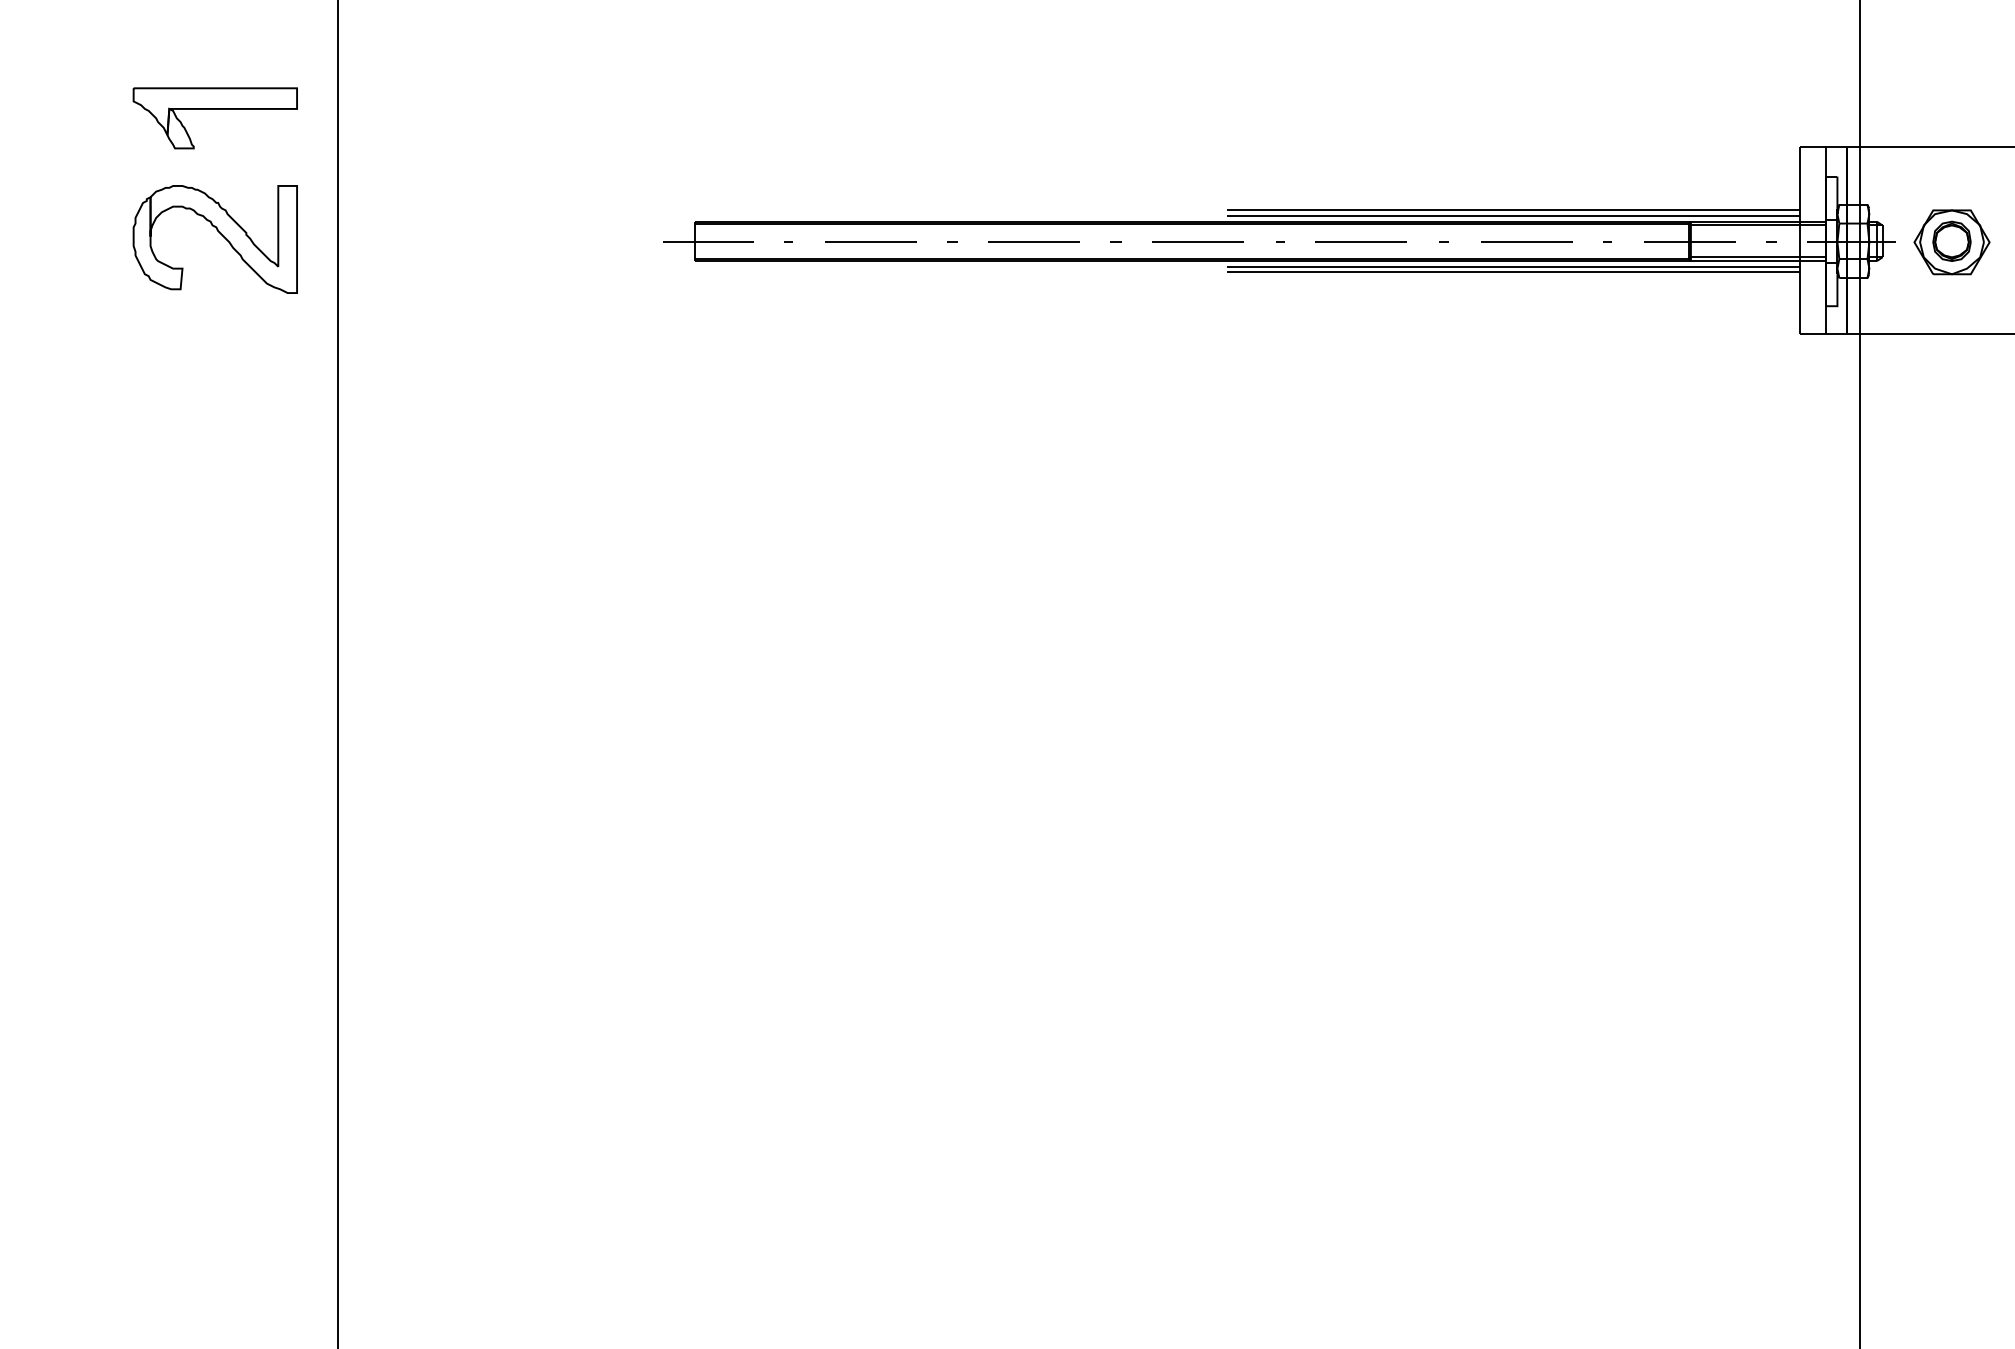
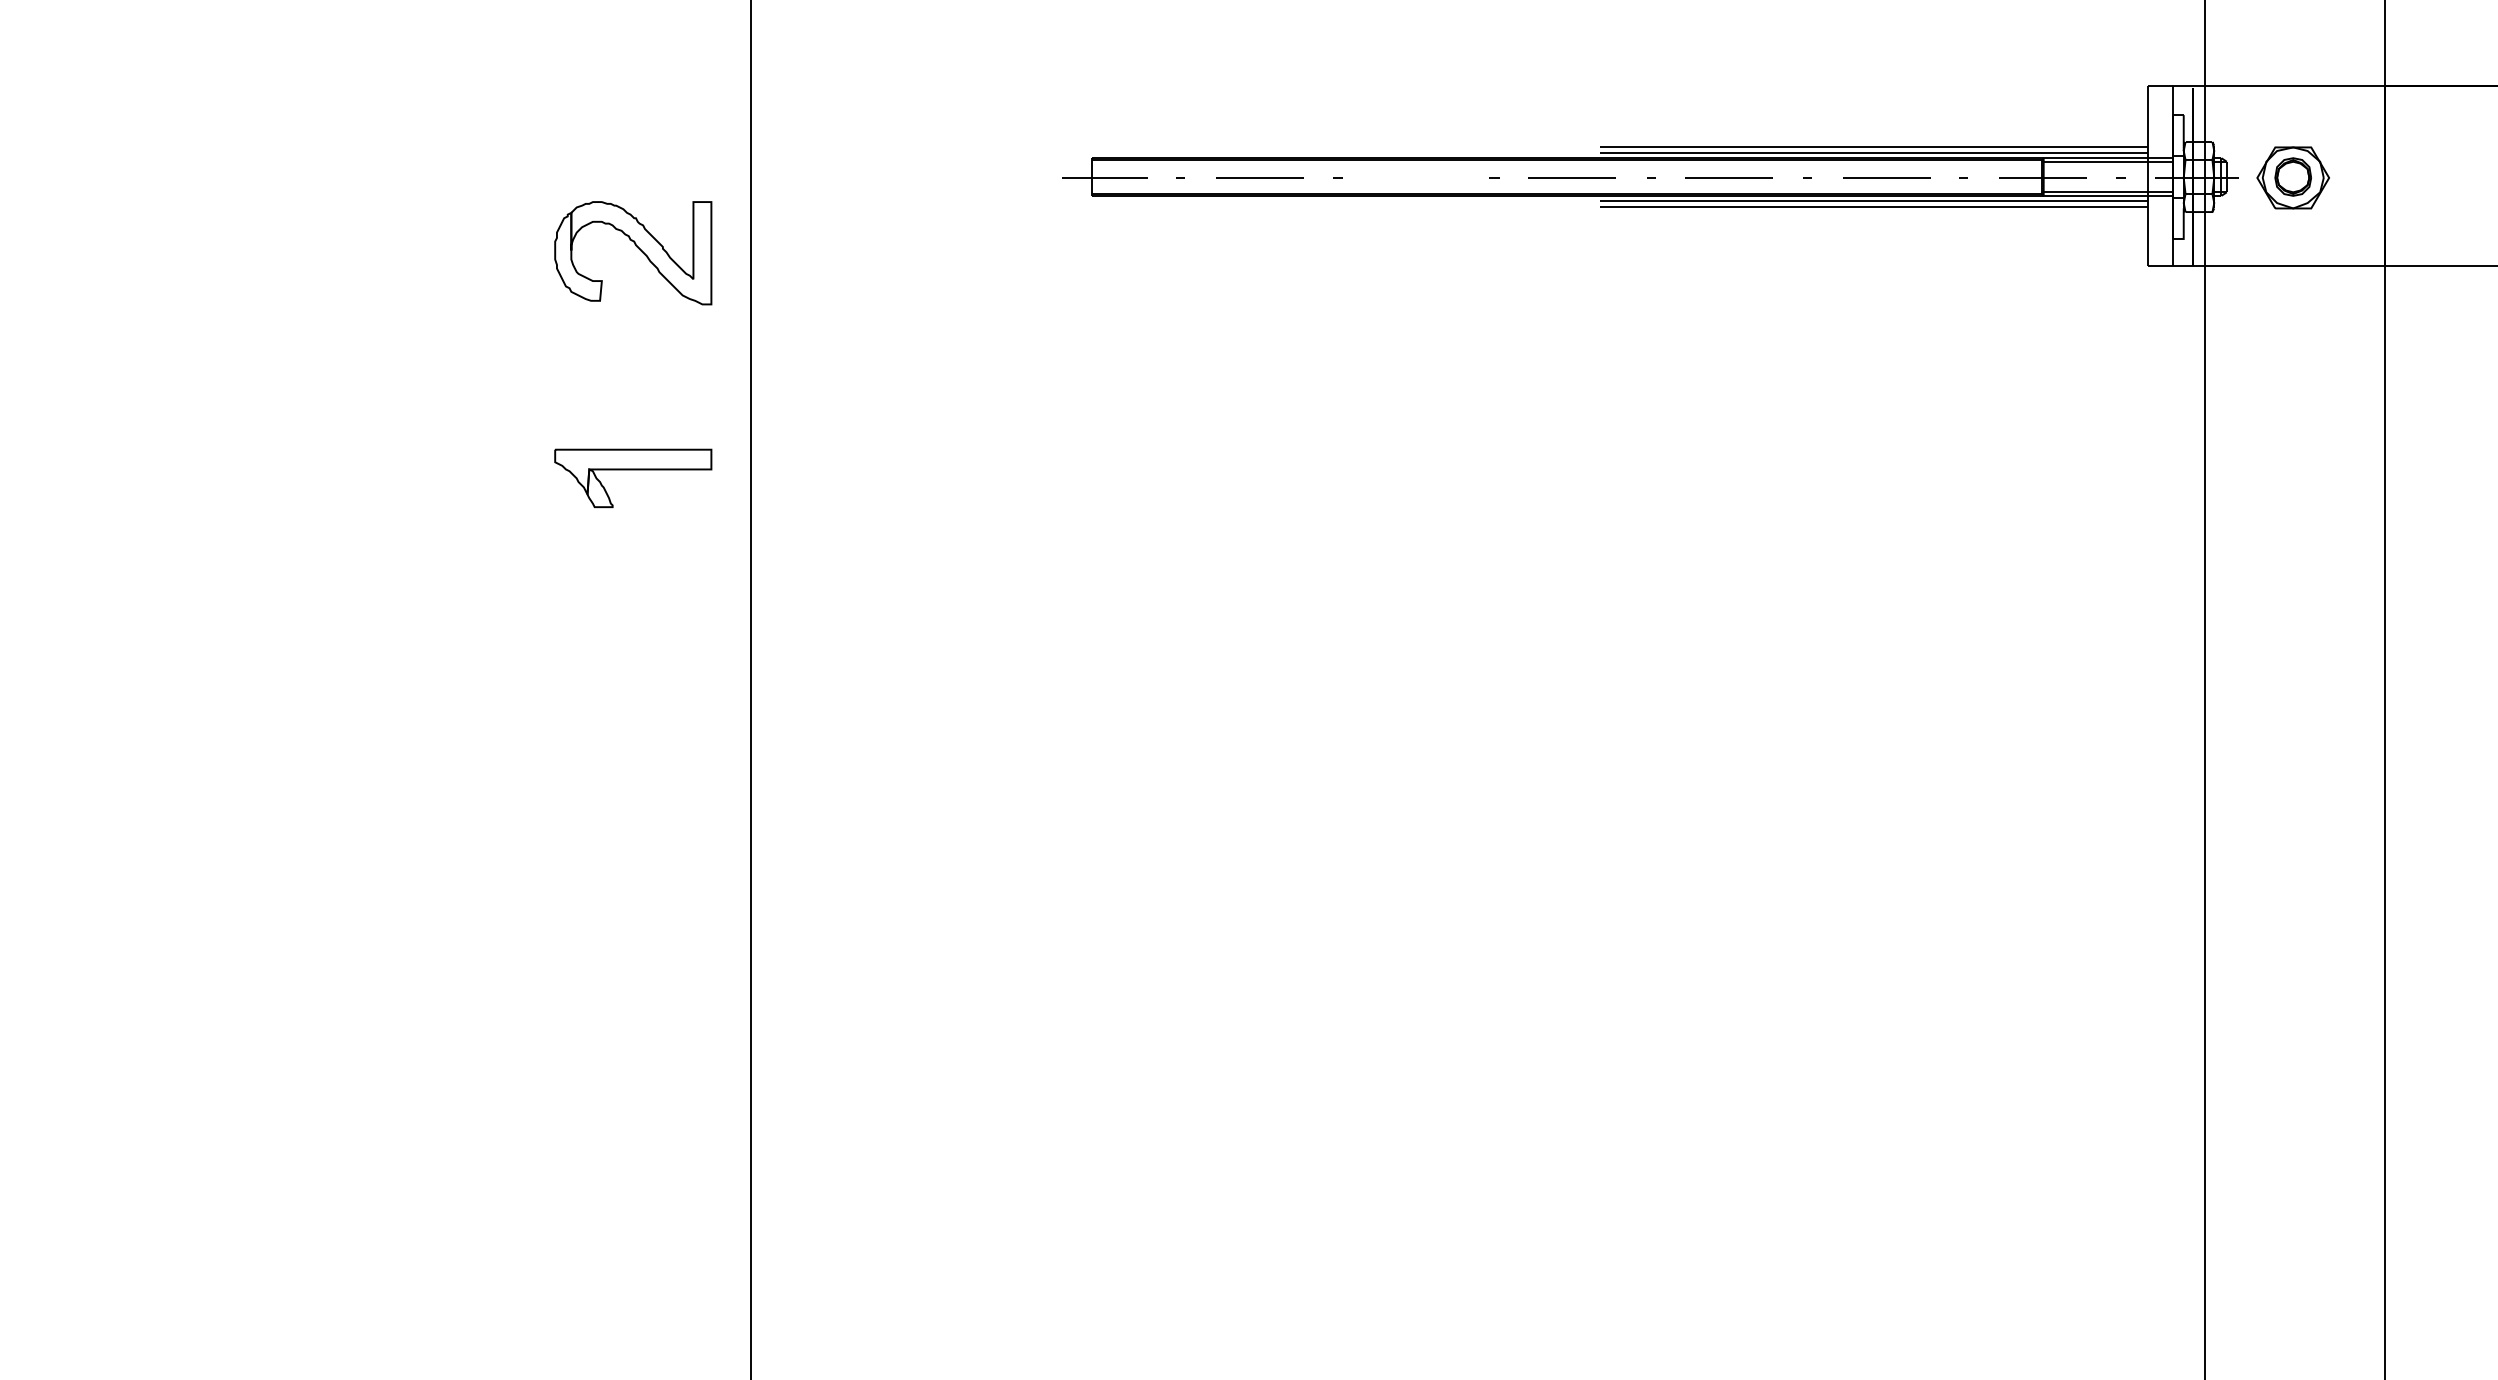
part: (215, 110) -> (633, 470), moved
part: (219, 234) -> (637, 248), moved
line: (1033, 241) -> (1415, 177), removed

